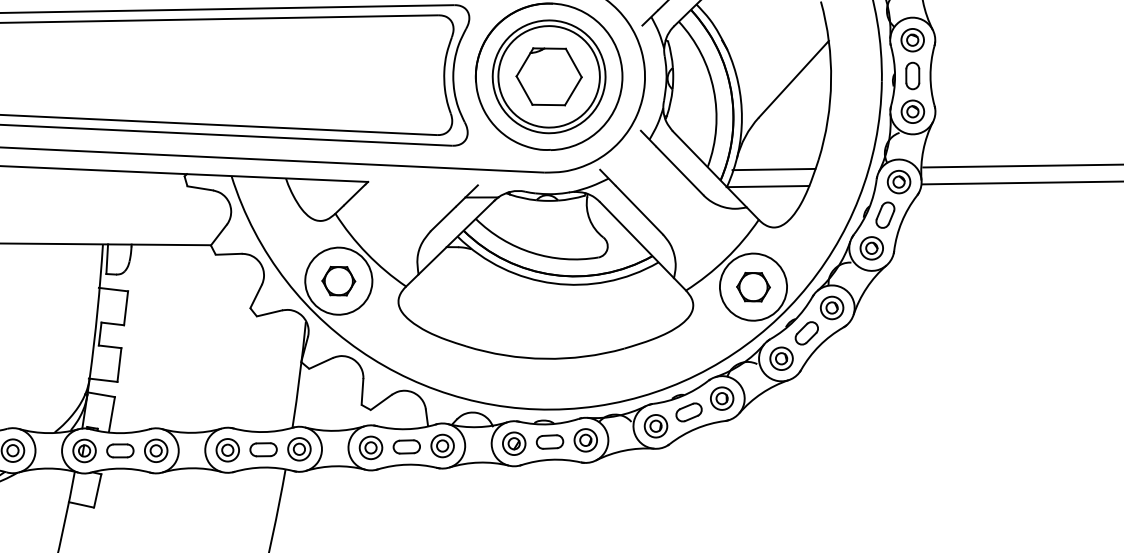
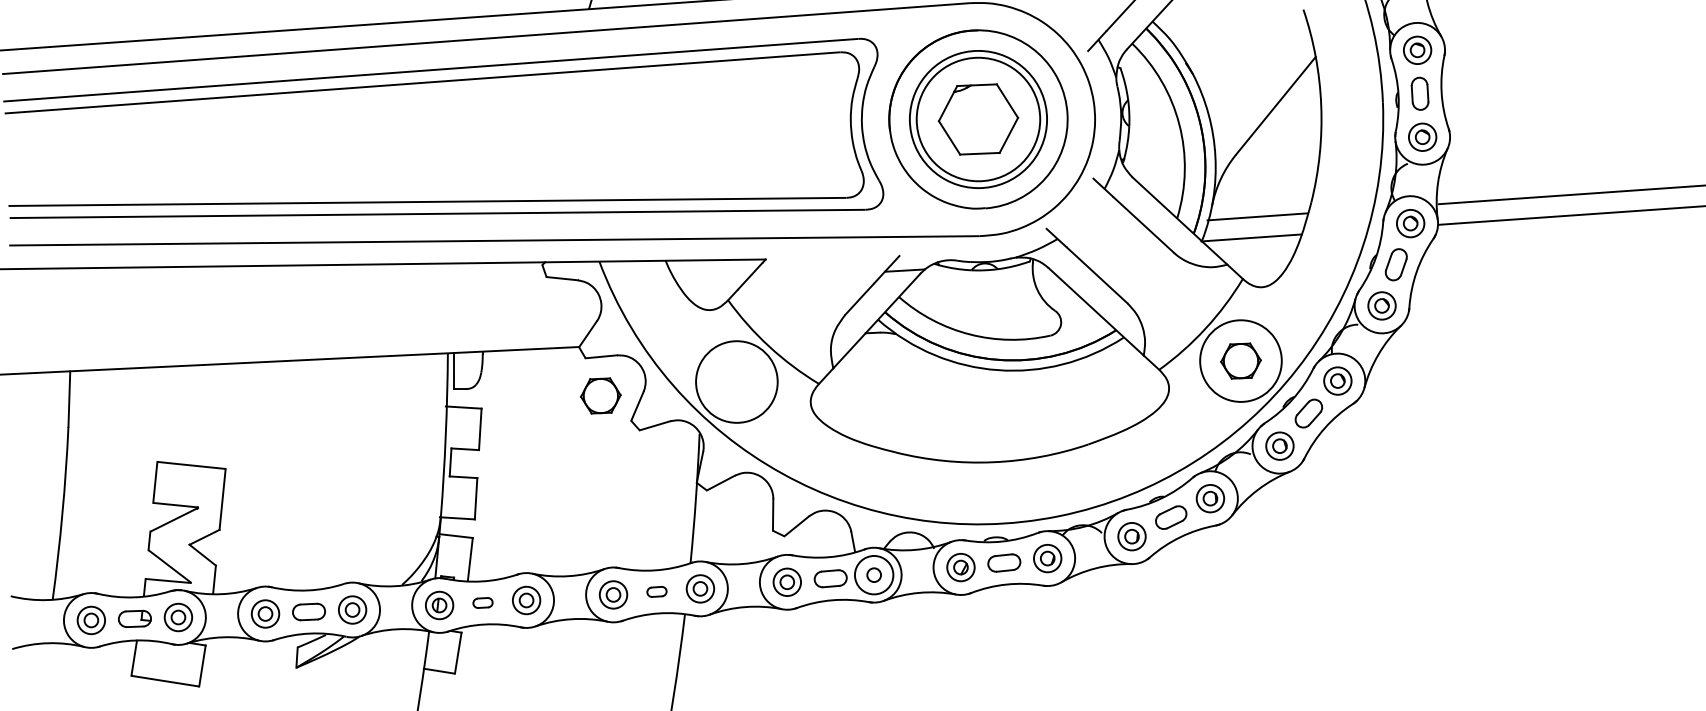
part: (338, 280) -> (600, 395), moved
circle: (442, 445) -> (873, 574), size x1.4
part: (263, 449) -> (656, 591), size x0.6
part: (119, 450) -> (482, 602), size x0.6

